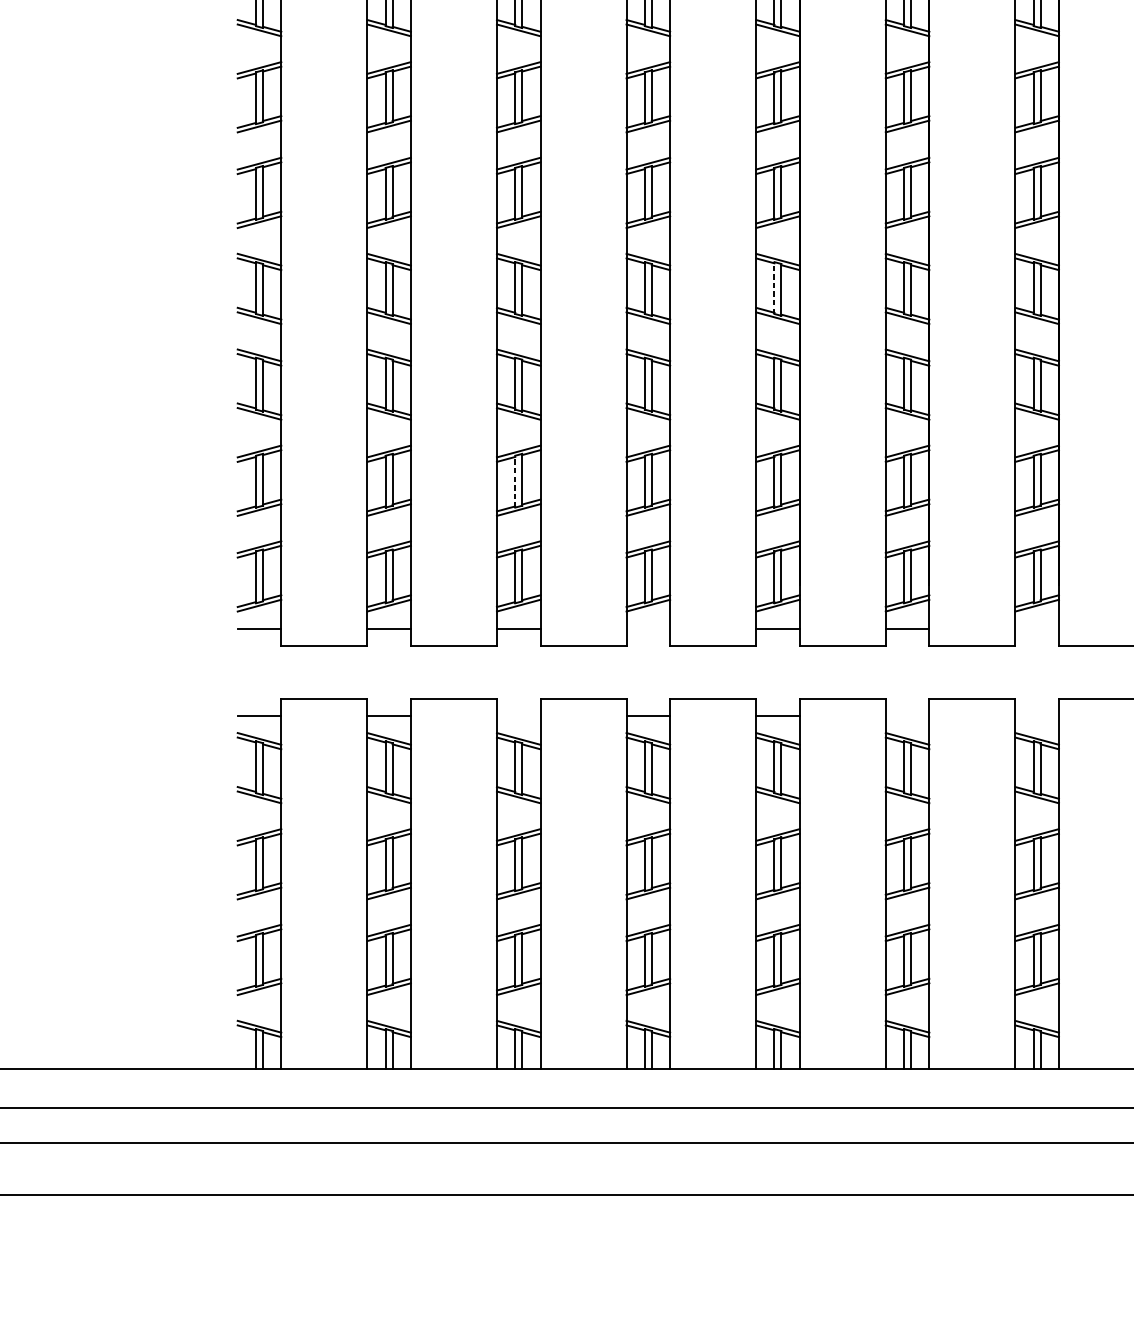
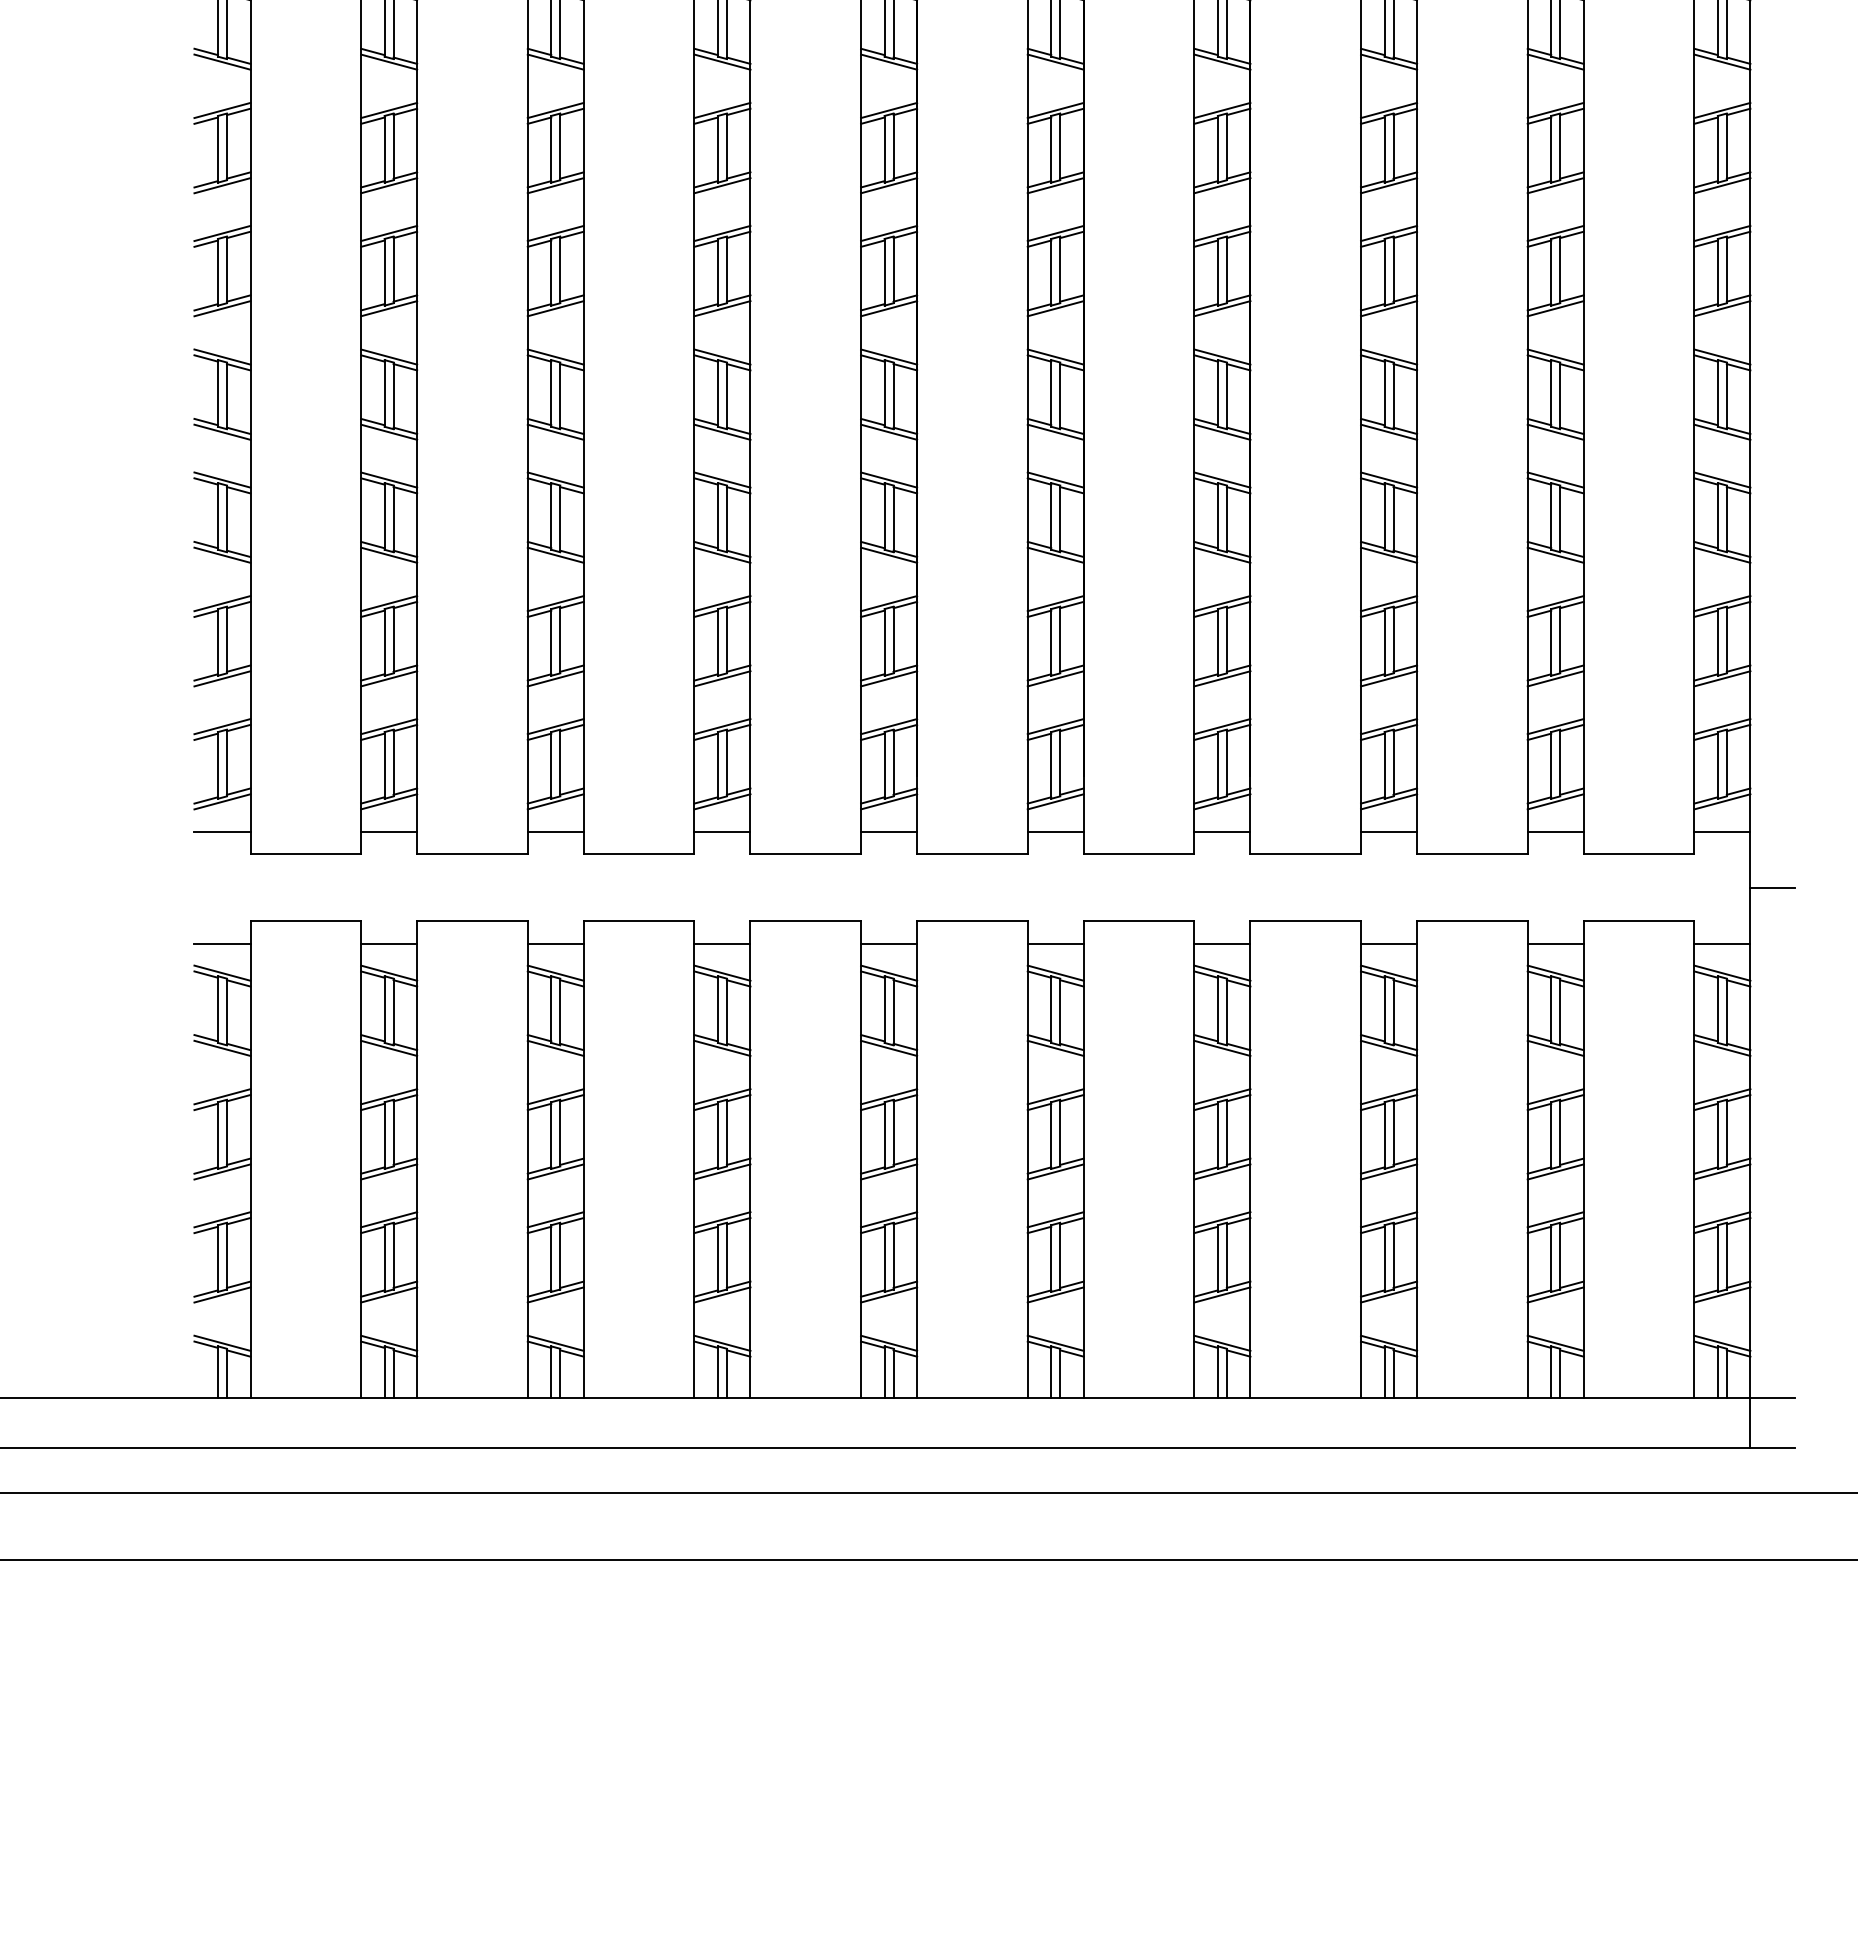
line: (774, 287) -> (884, 392), dashed -> solid
line: (515, 480) -> (551, 641), dashed -> solid
line: (648, 628) -> (722, 831), added
line: (1037, 628) -> (1222, 831), added
line: (518, 715) -> (555, 943), added
line: (907, 715) -> (1055, 943), added
line: (1037, 715) -> (1222, 943), added

